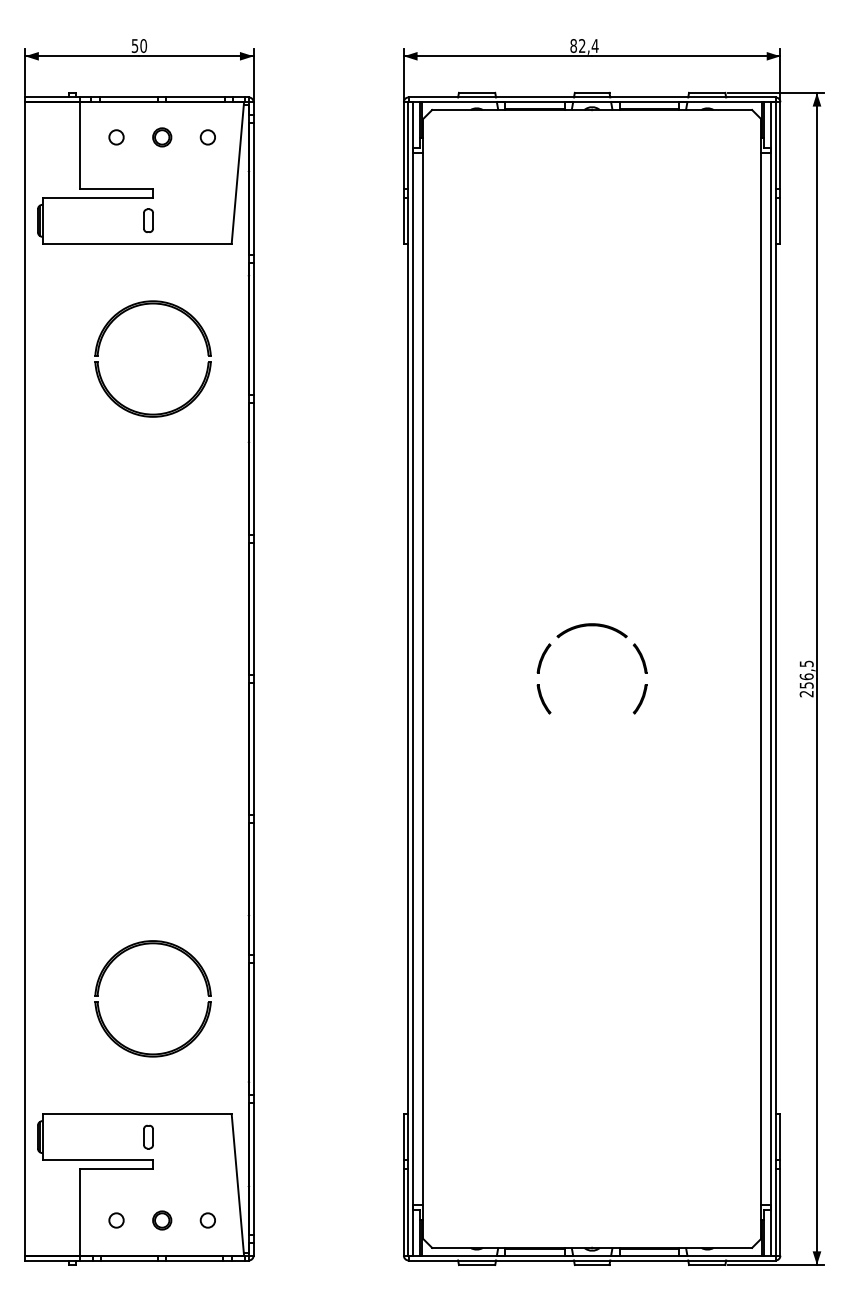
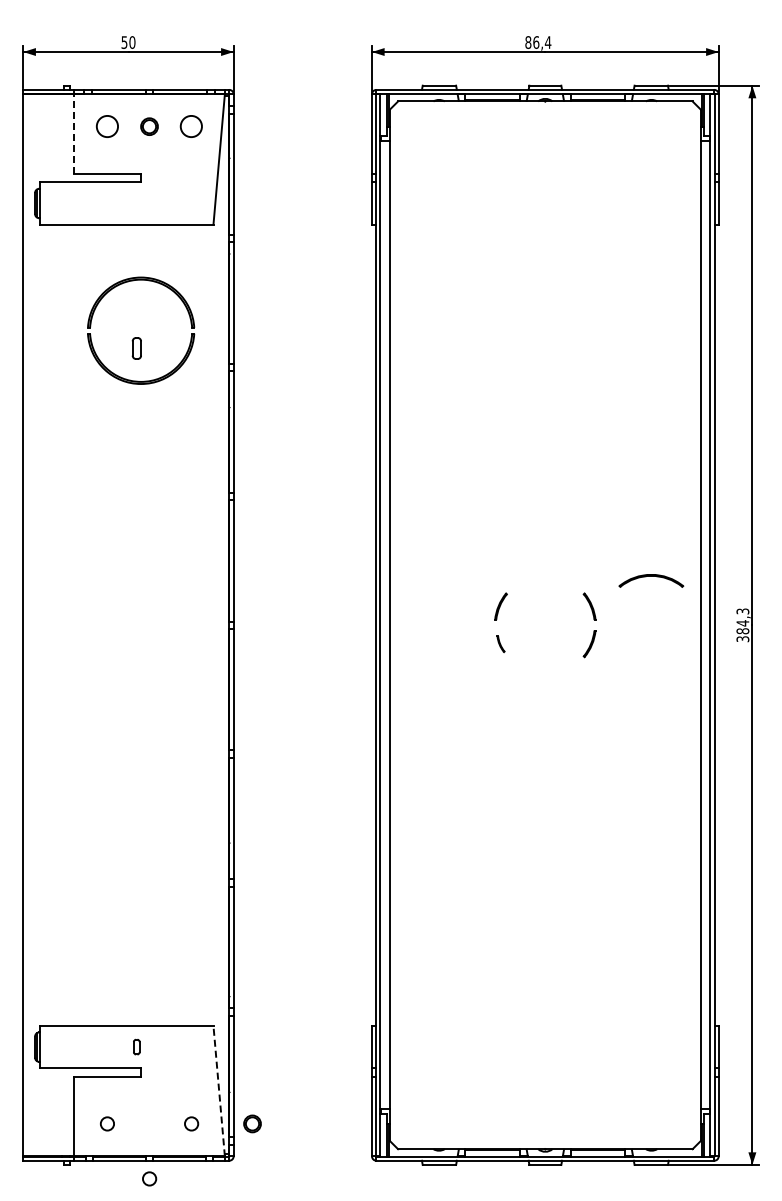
text: (582, 45) -> (536, 42), 82,4 -> 86,4
circle: (116, 137) -> (107, 126), size x1.6
circle: (207, 137) -> (191, 126), size x1.6
line: (79, 145) -> (73, 134), solid -> dashed
part: (148, 220) -> (136, 348), moved
part: (592, 630) -> (651, 580), moved
text: (806, 679) -> (742, 625), 256,5 -> 384,3
part: (543, 699) -> (500, 644), size x0.6
part: (169, 947) -> (156, 872), removed
part: (148, 1136) -> (136, 1046), size x0.7
line: (238, 1184) -> (219, 1090), solid -> dashed
part: (162, 1220) -> (252, 1123), moved
circle: (162, 1279) -> (149, 1178), added

